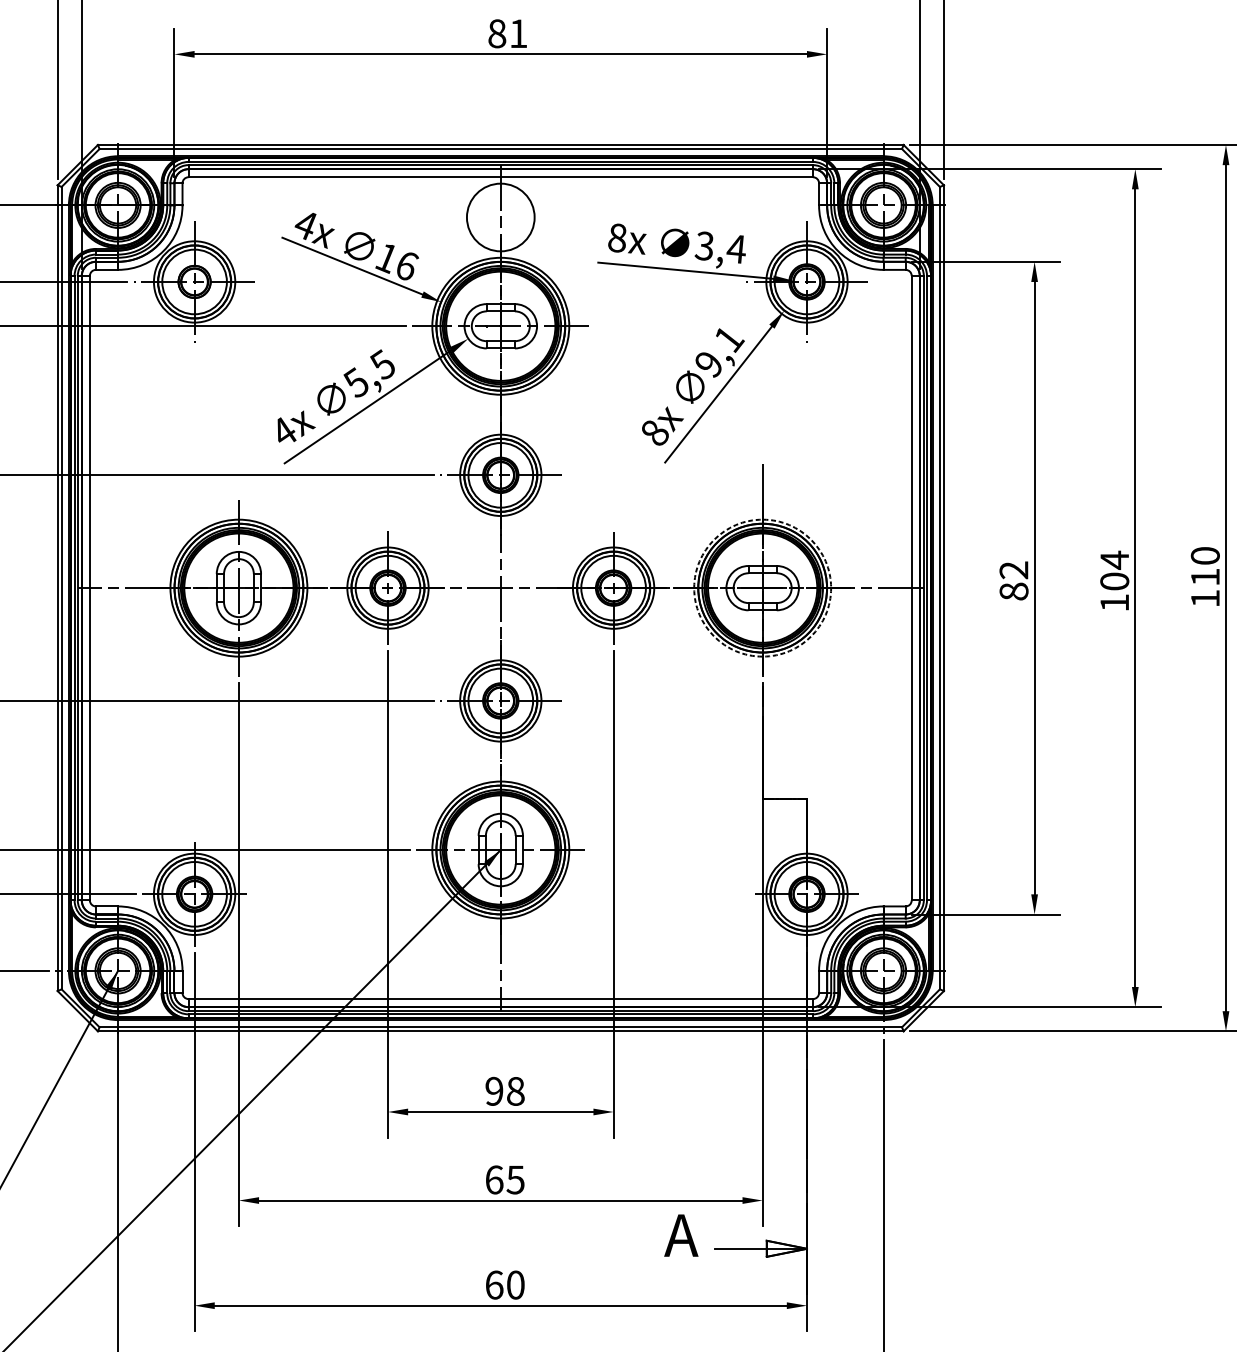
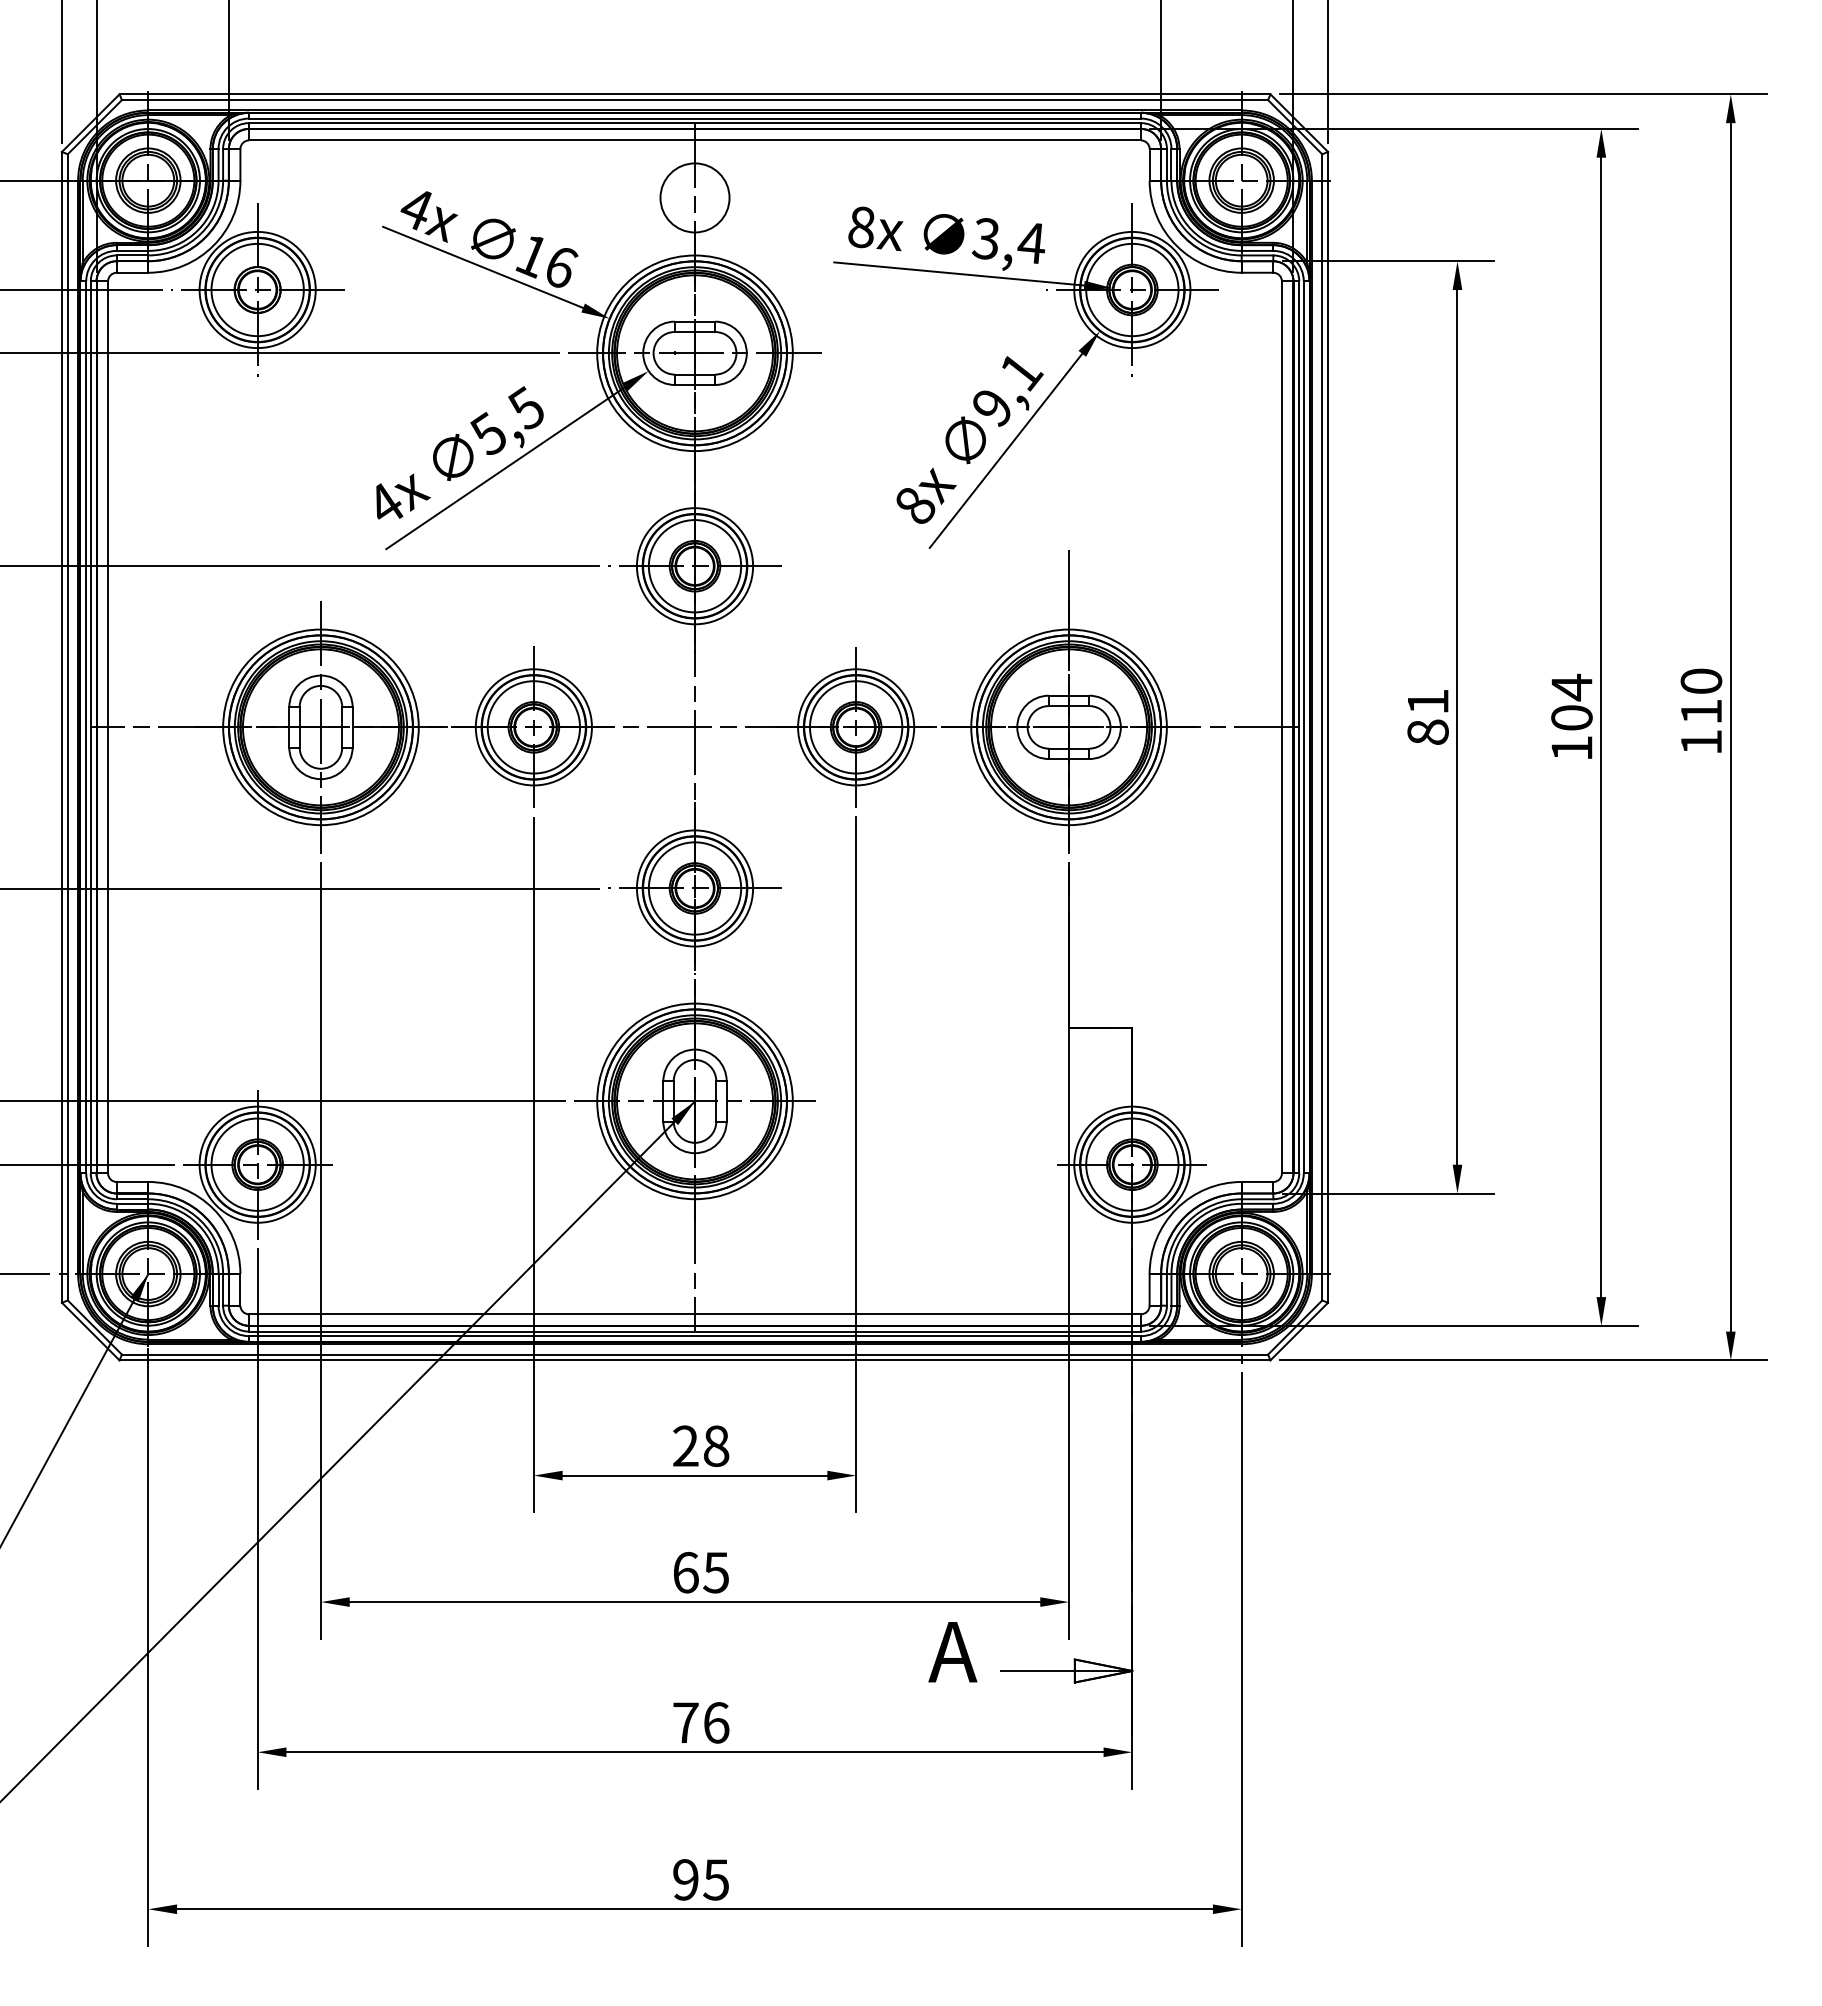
circle: (500, 217) -> (694, 197), size x0.71
text: (1013, 570) -> (1427, 701), 82 -> 81
circle: (762, 588) -> (1068, 727), dashed -> solid
text: (494, 1090) -> (685, 1445), 98 -> 28
text: (505, 1284) -> (701, 1722), 60 -> 76

